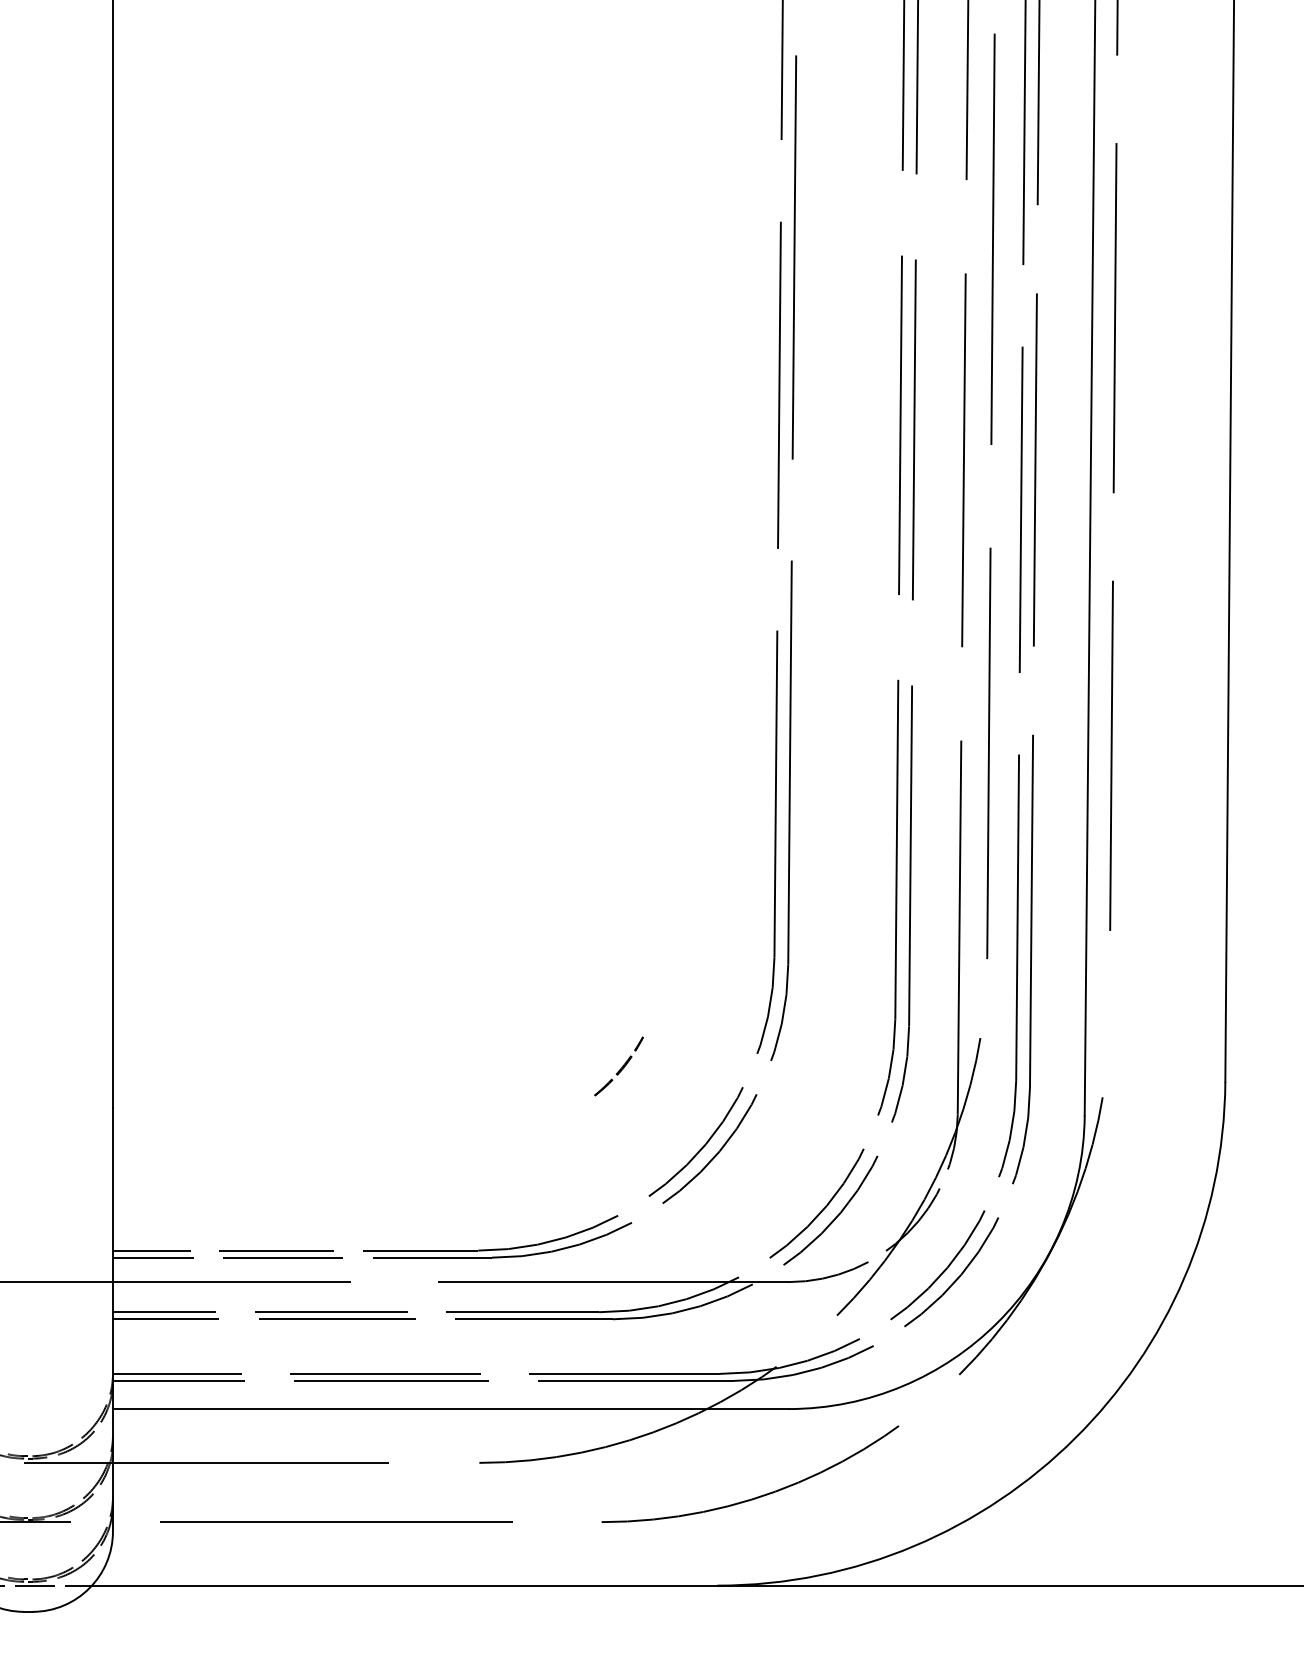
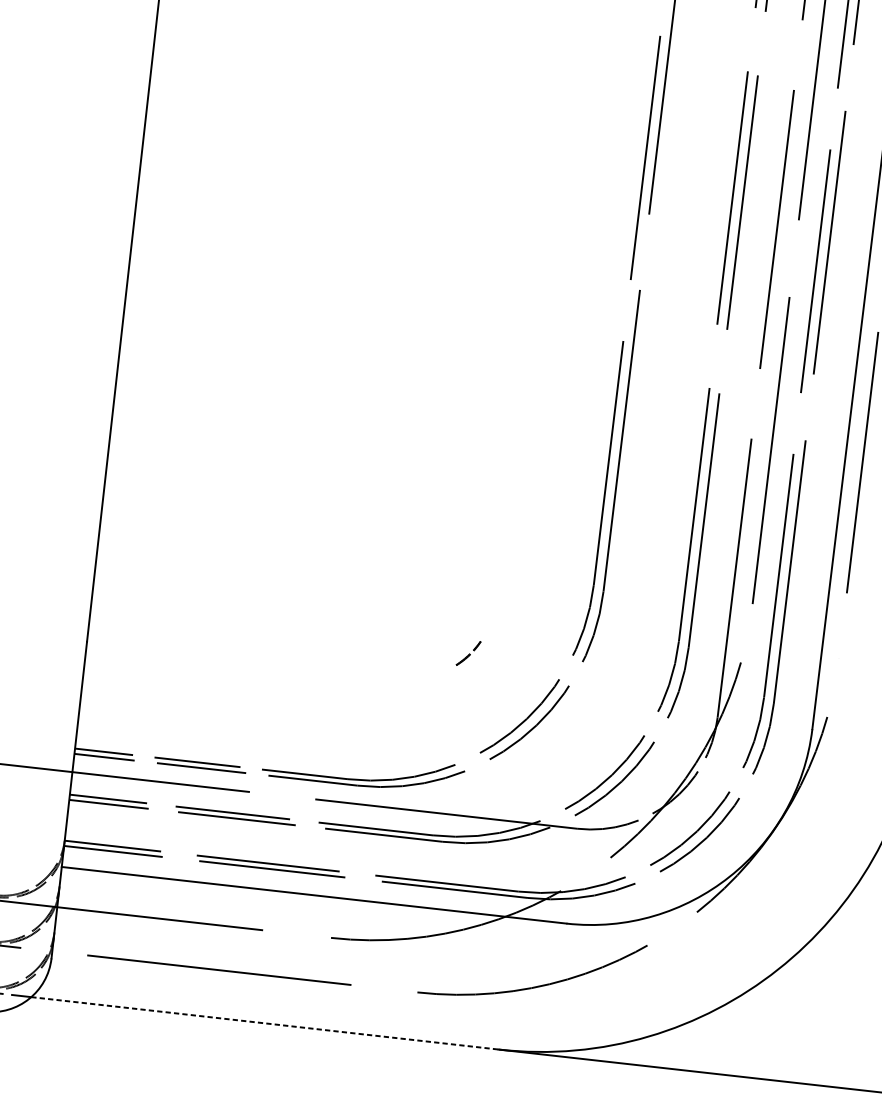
part: (618, 1066) -> (468, 653), size x0.6
line: (404, 1585) -> (264, 1023), solid -> dashed

